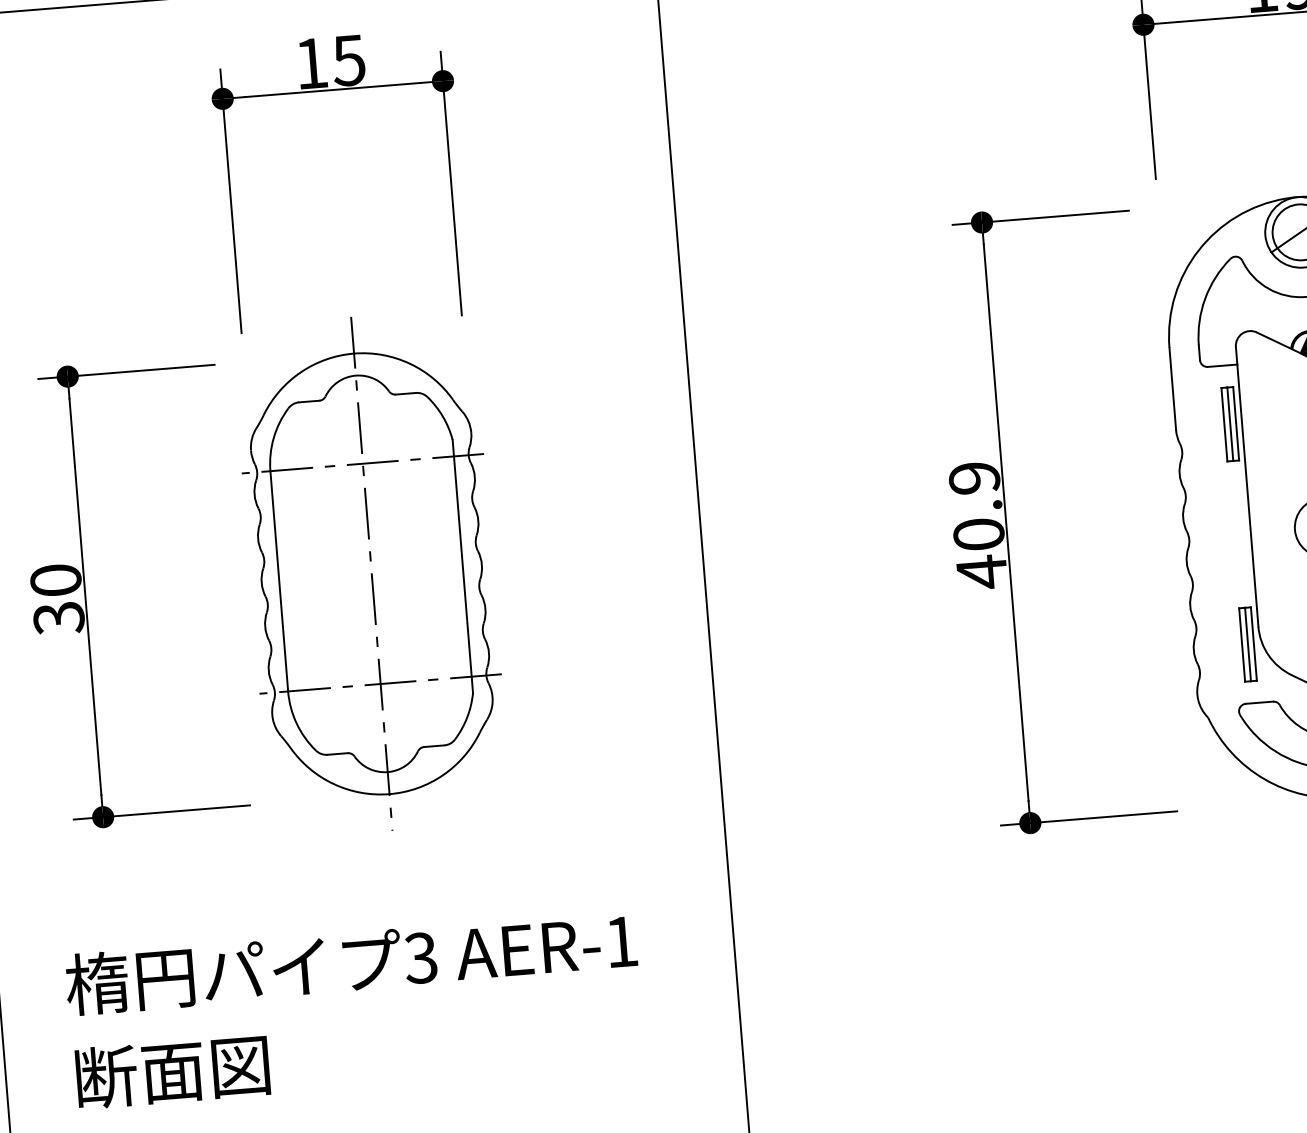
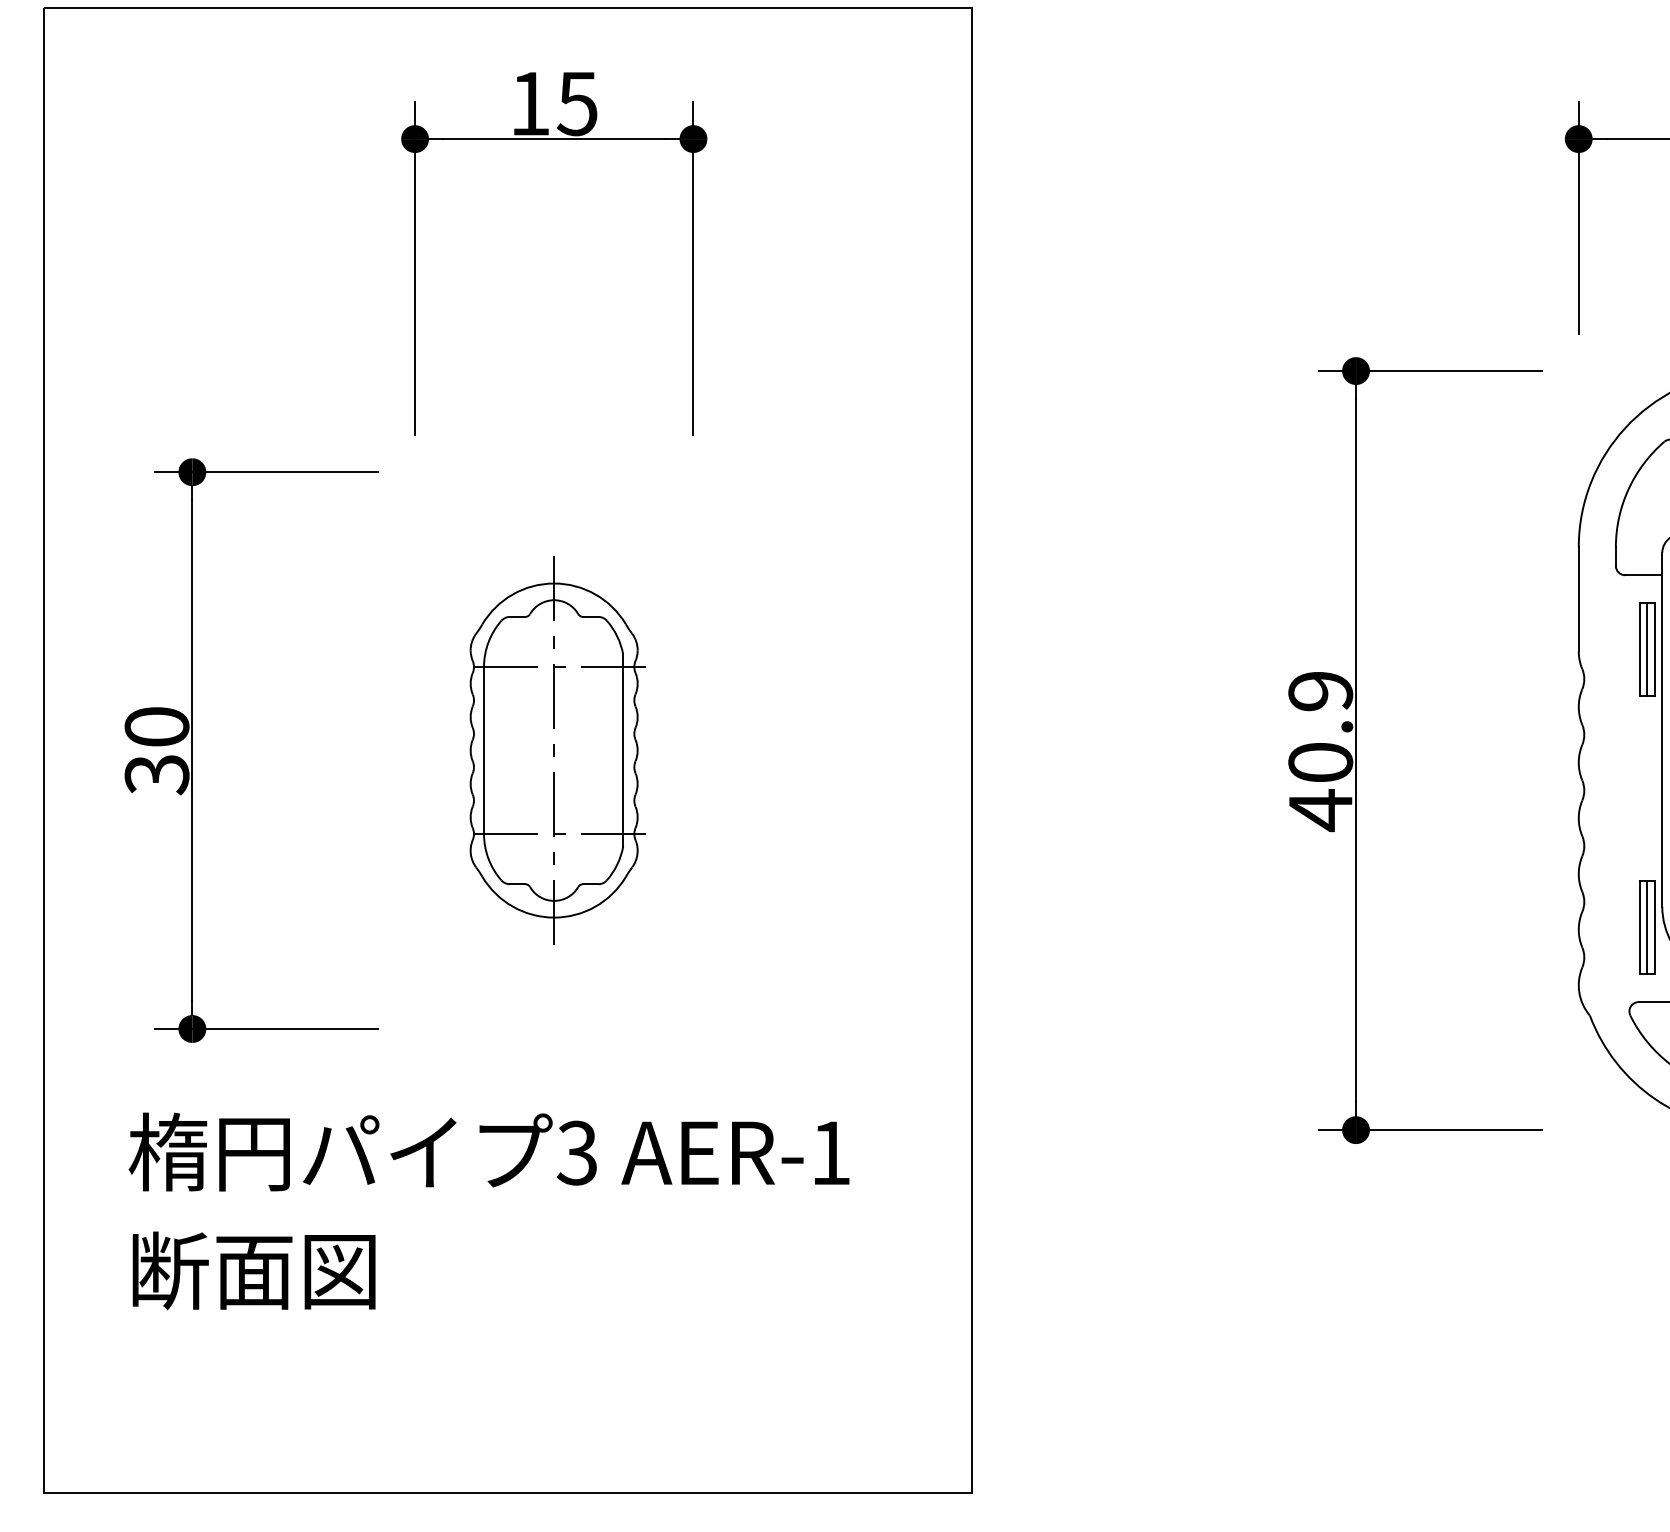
part: (371, 573) -> (553, 750), size x0.6
text: (354, 1009) -> (488, 1211), moved

